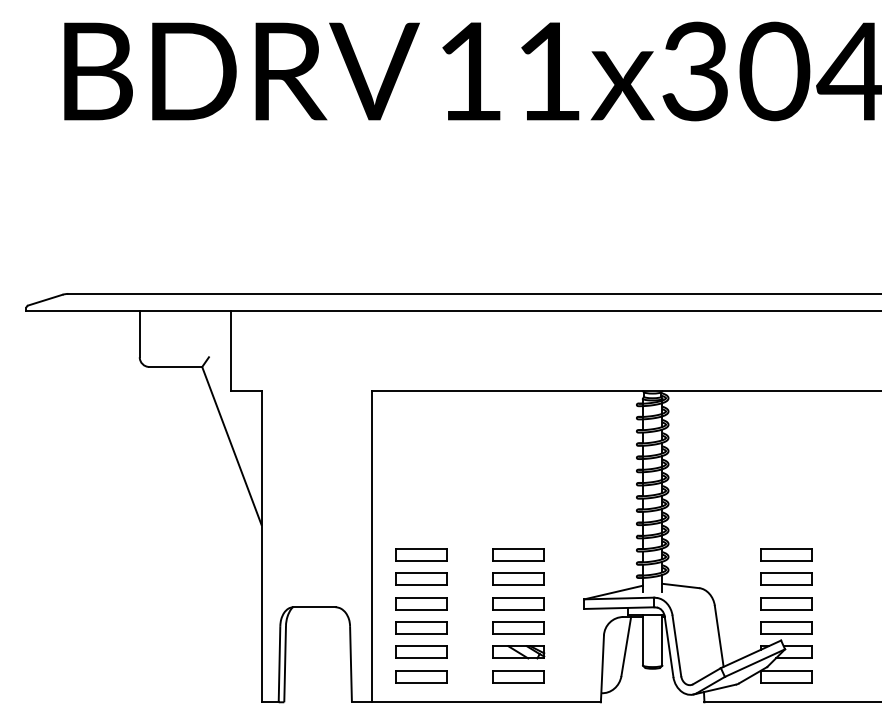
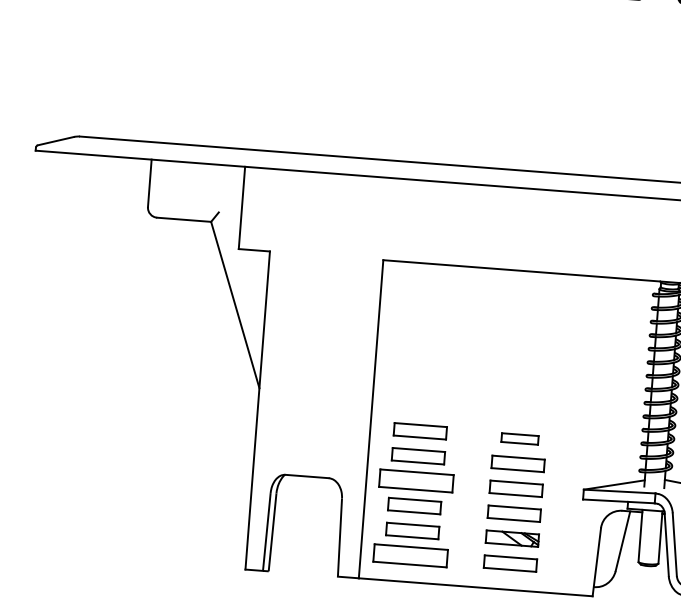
part: (518, 554) -> (519, 438), size x0.7
part: (421, 603) -> (416, 481), size x1.4
part: (421, 676) -> (411, 555), size x1.4

